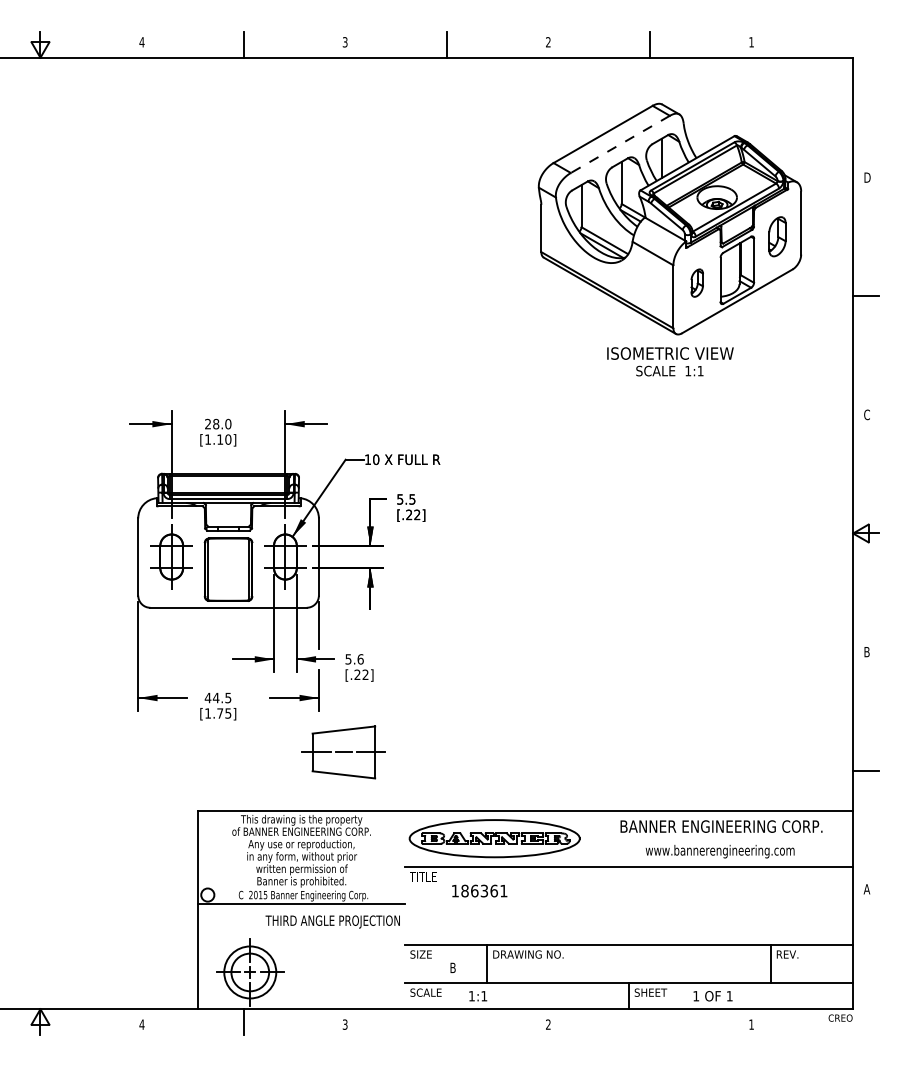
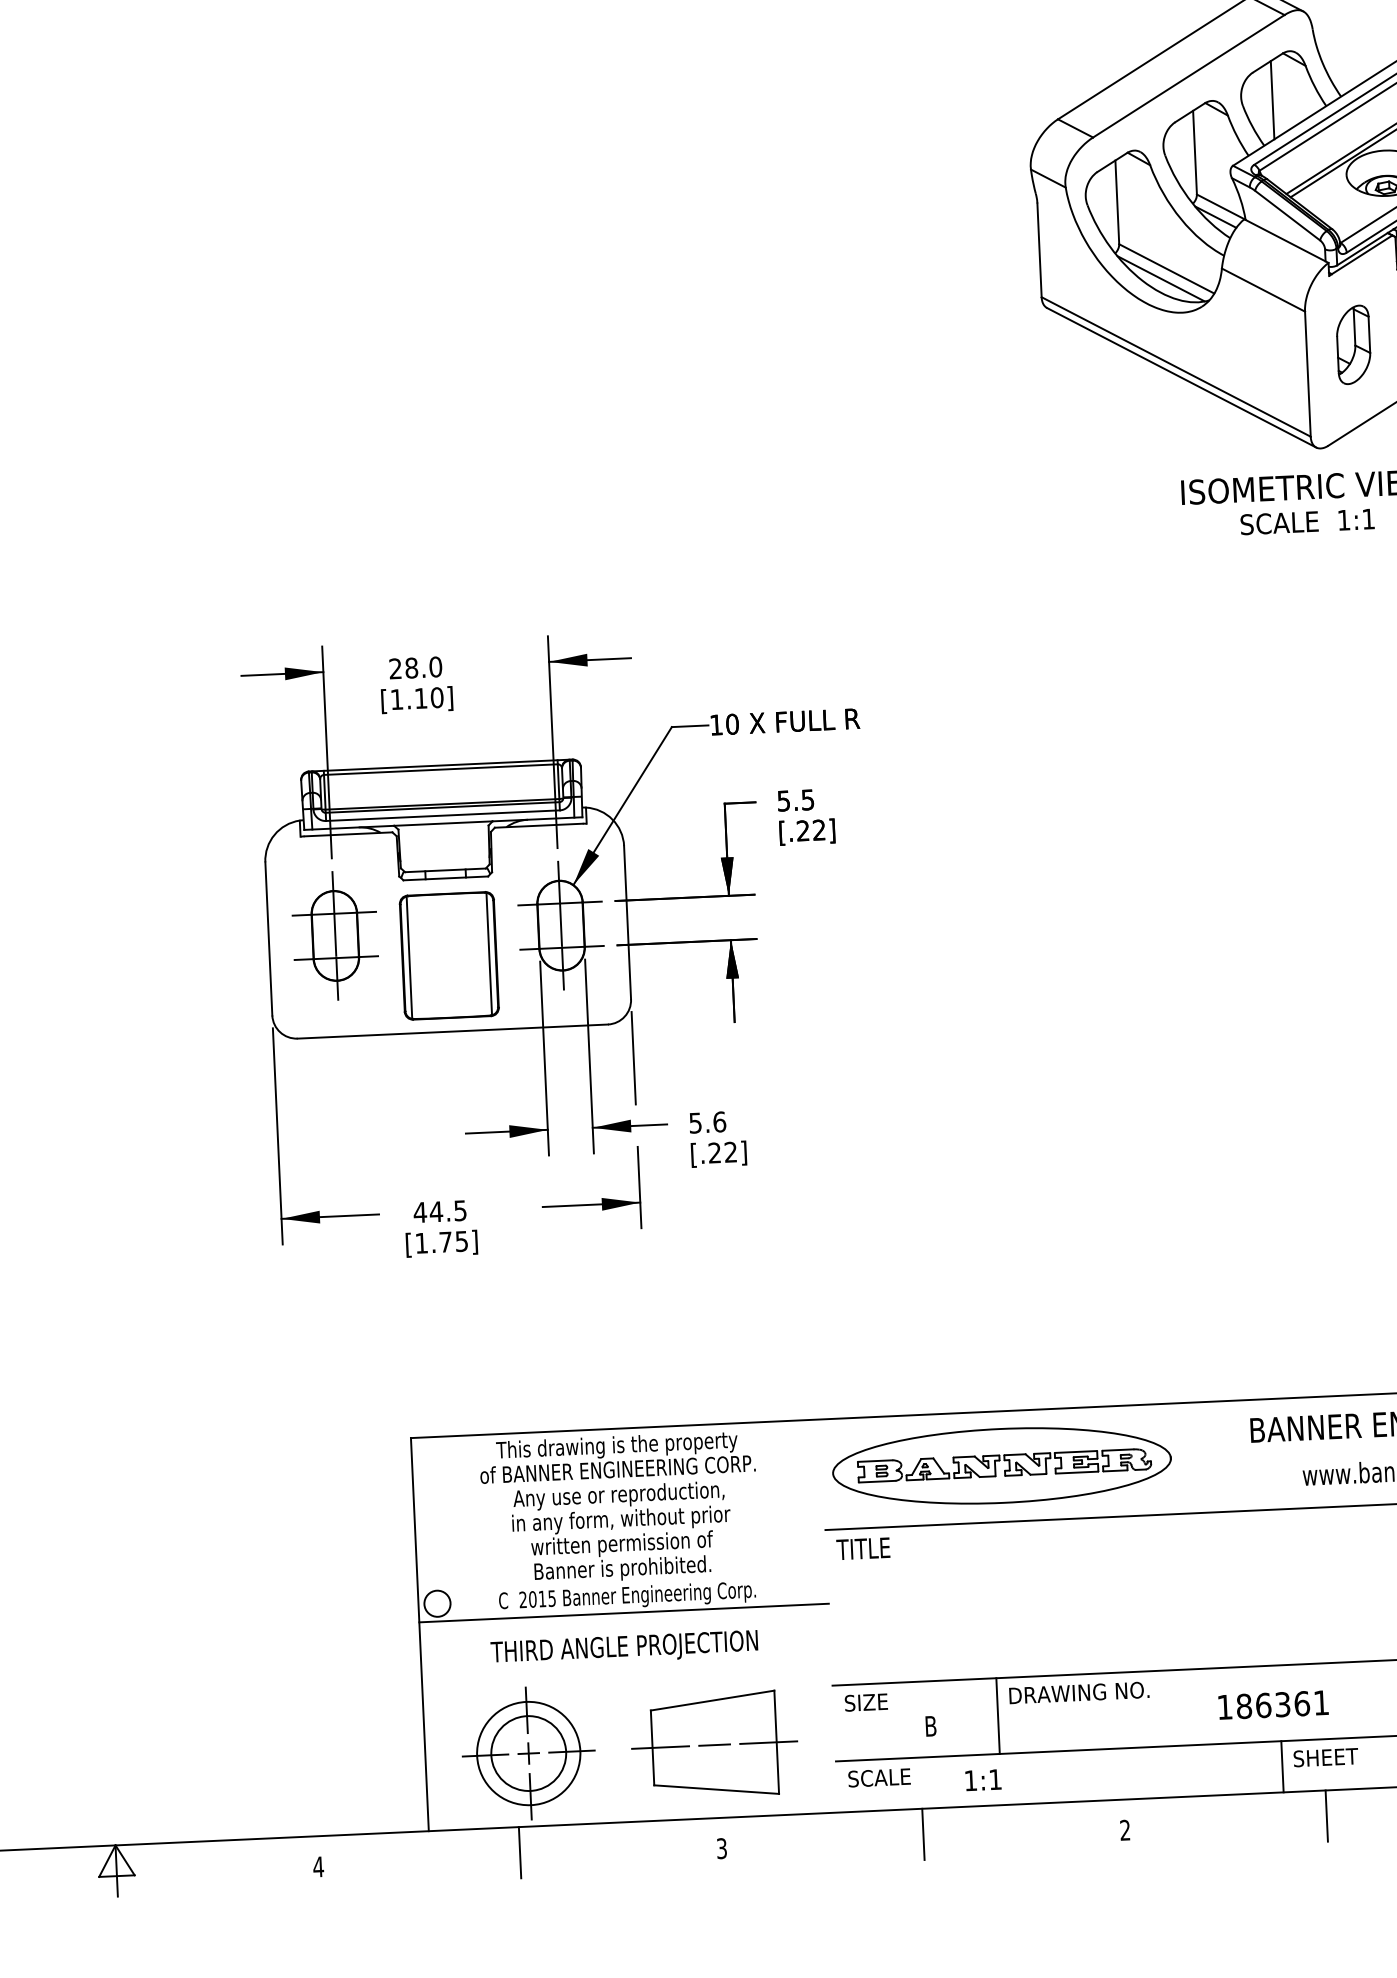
line: (619, 144) -> (1187, 76), dashed -> solid
part: (697, 282) -> (1354, 343), size x1.43
part: (343, 752) -> (713, 1745), moved
text: (479, 890) -> (1272, 1703), moved
text: (332, 921) -> (623, 1647), moved
line: (446, 1021) -> (922, 1833), added
line: (650, 1021) -> (1327, 1814), added

